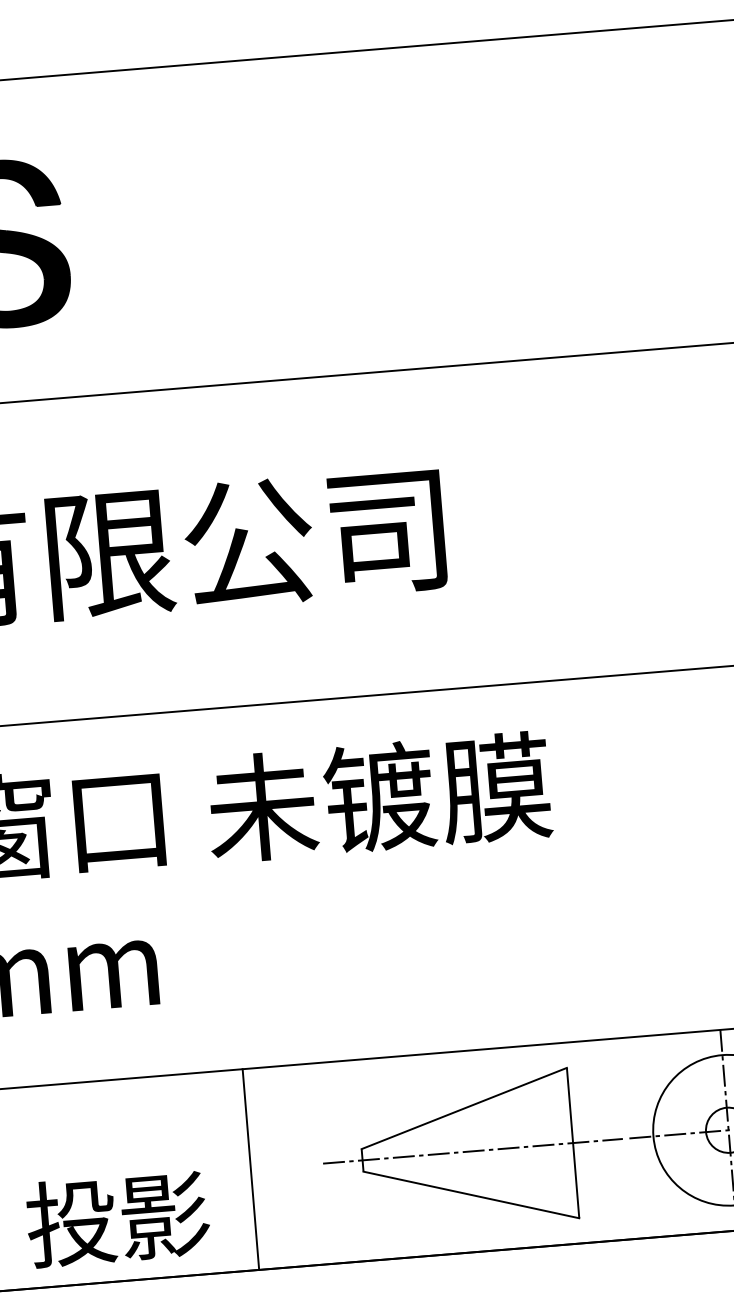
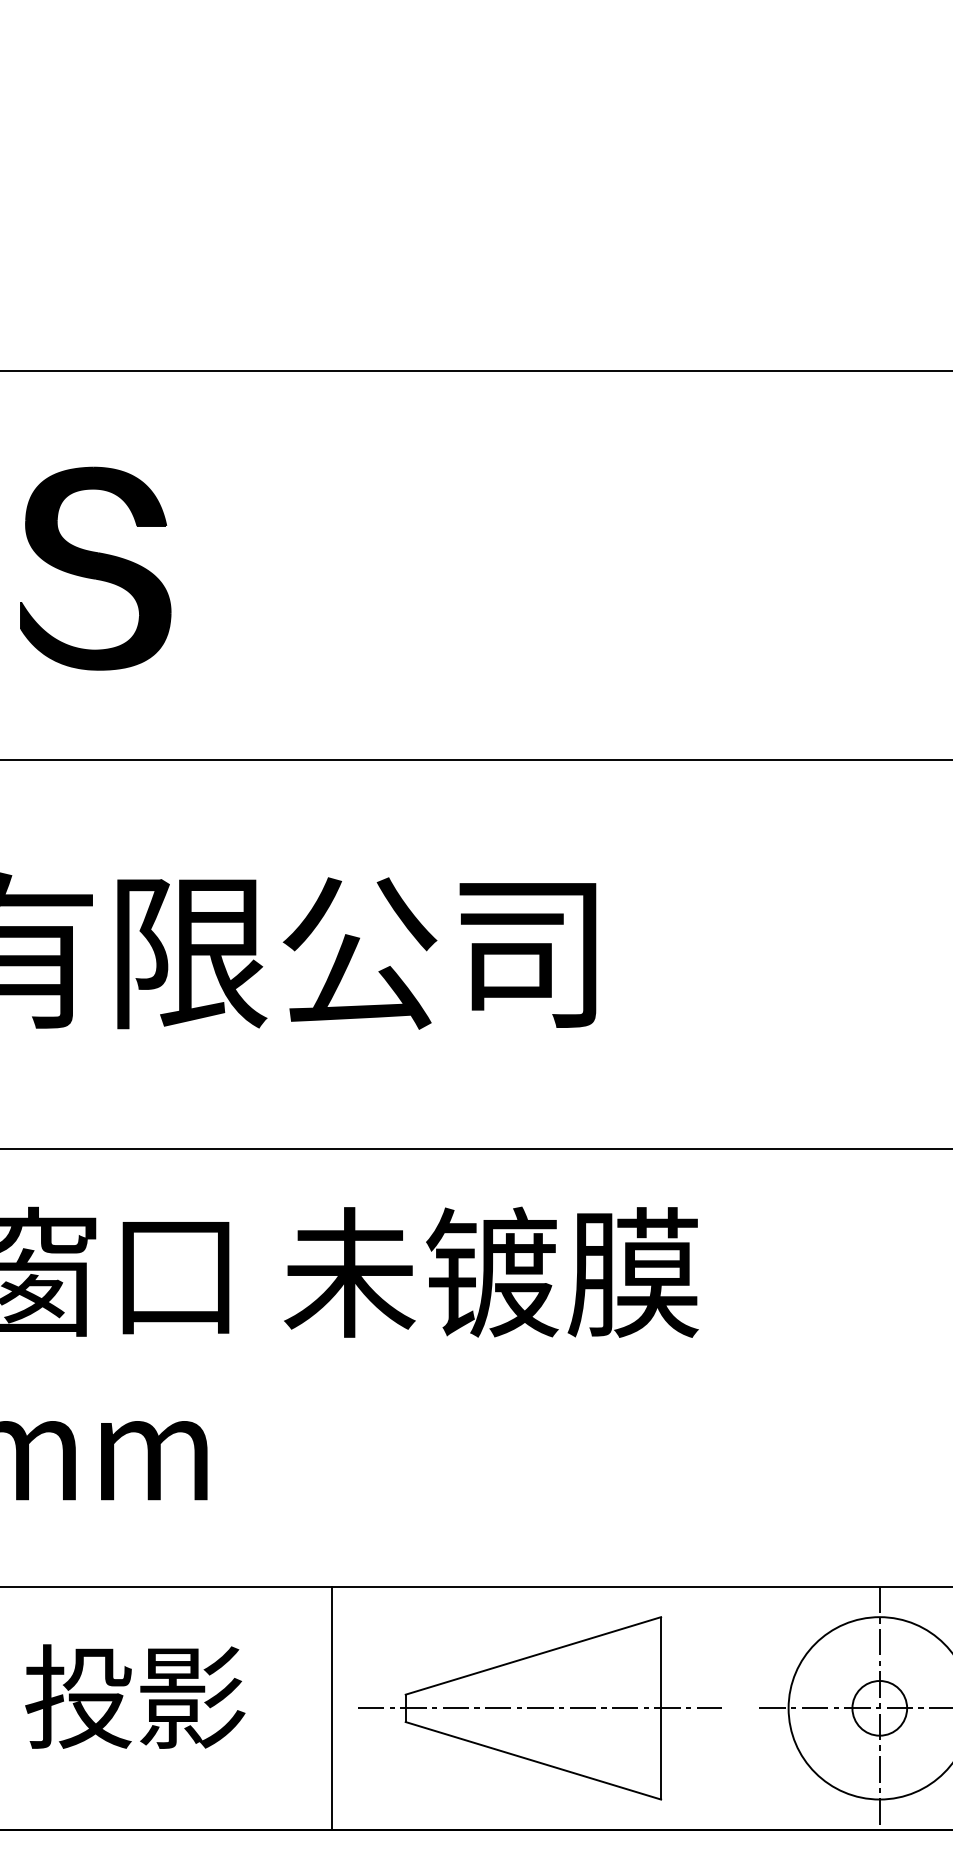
part: (472, 1151) -> (539, 1708), moved
line: (251, 1169) -> (332, 1708), moved
text: (118, 1218) -> (135, 1696), moved

